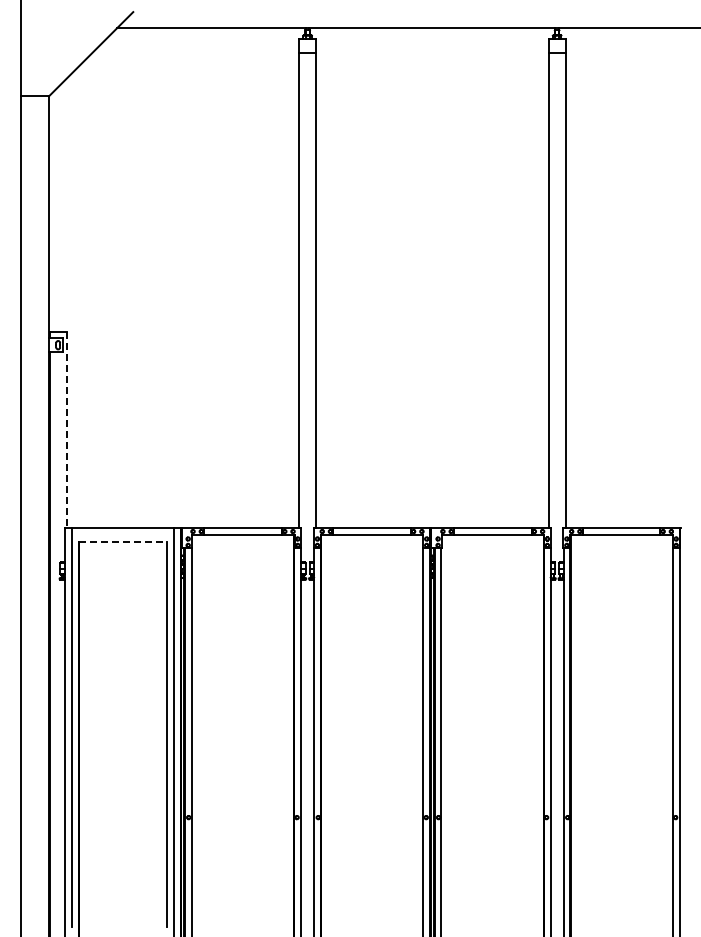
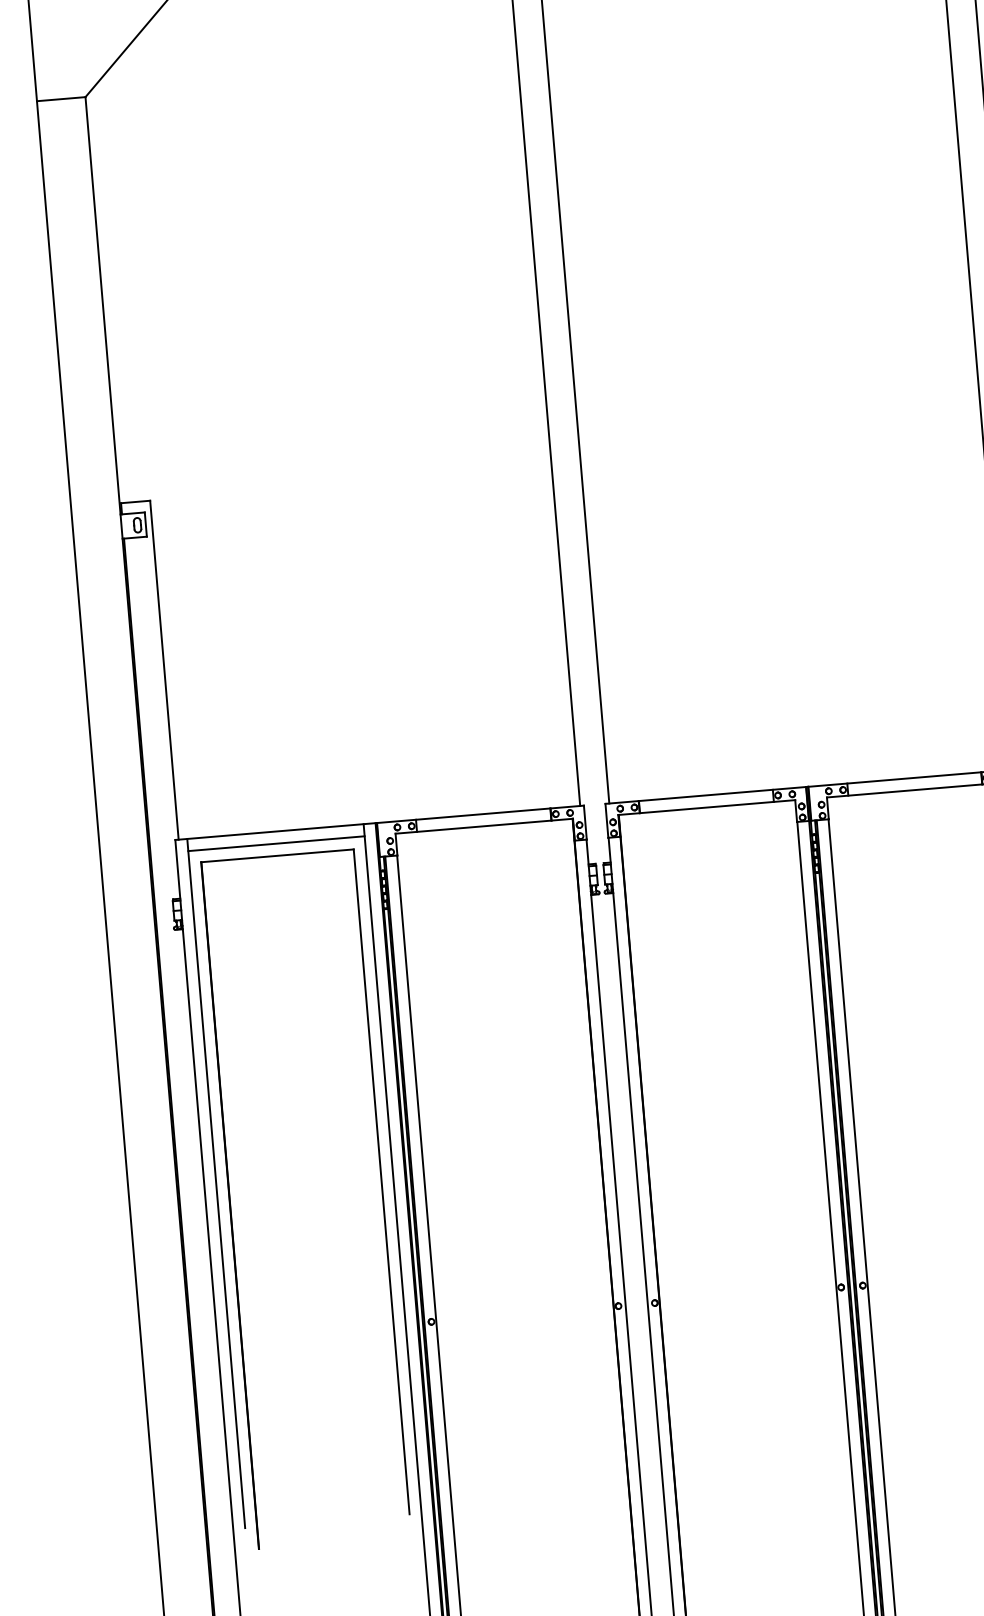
line: (66, 430) -> (164, 671), dashed -> solid
line: (122, 535) -> (276, 844), added
line: (123, 542) -> (278, 856), dashed -> solid

